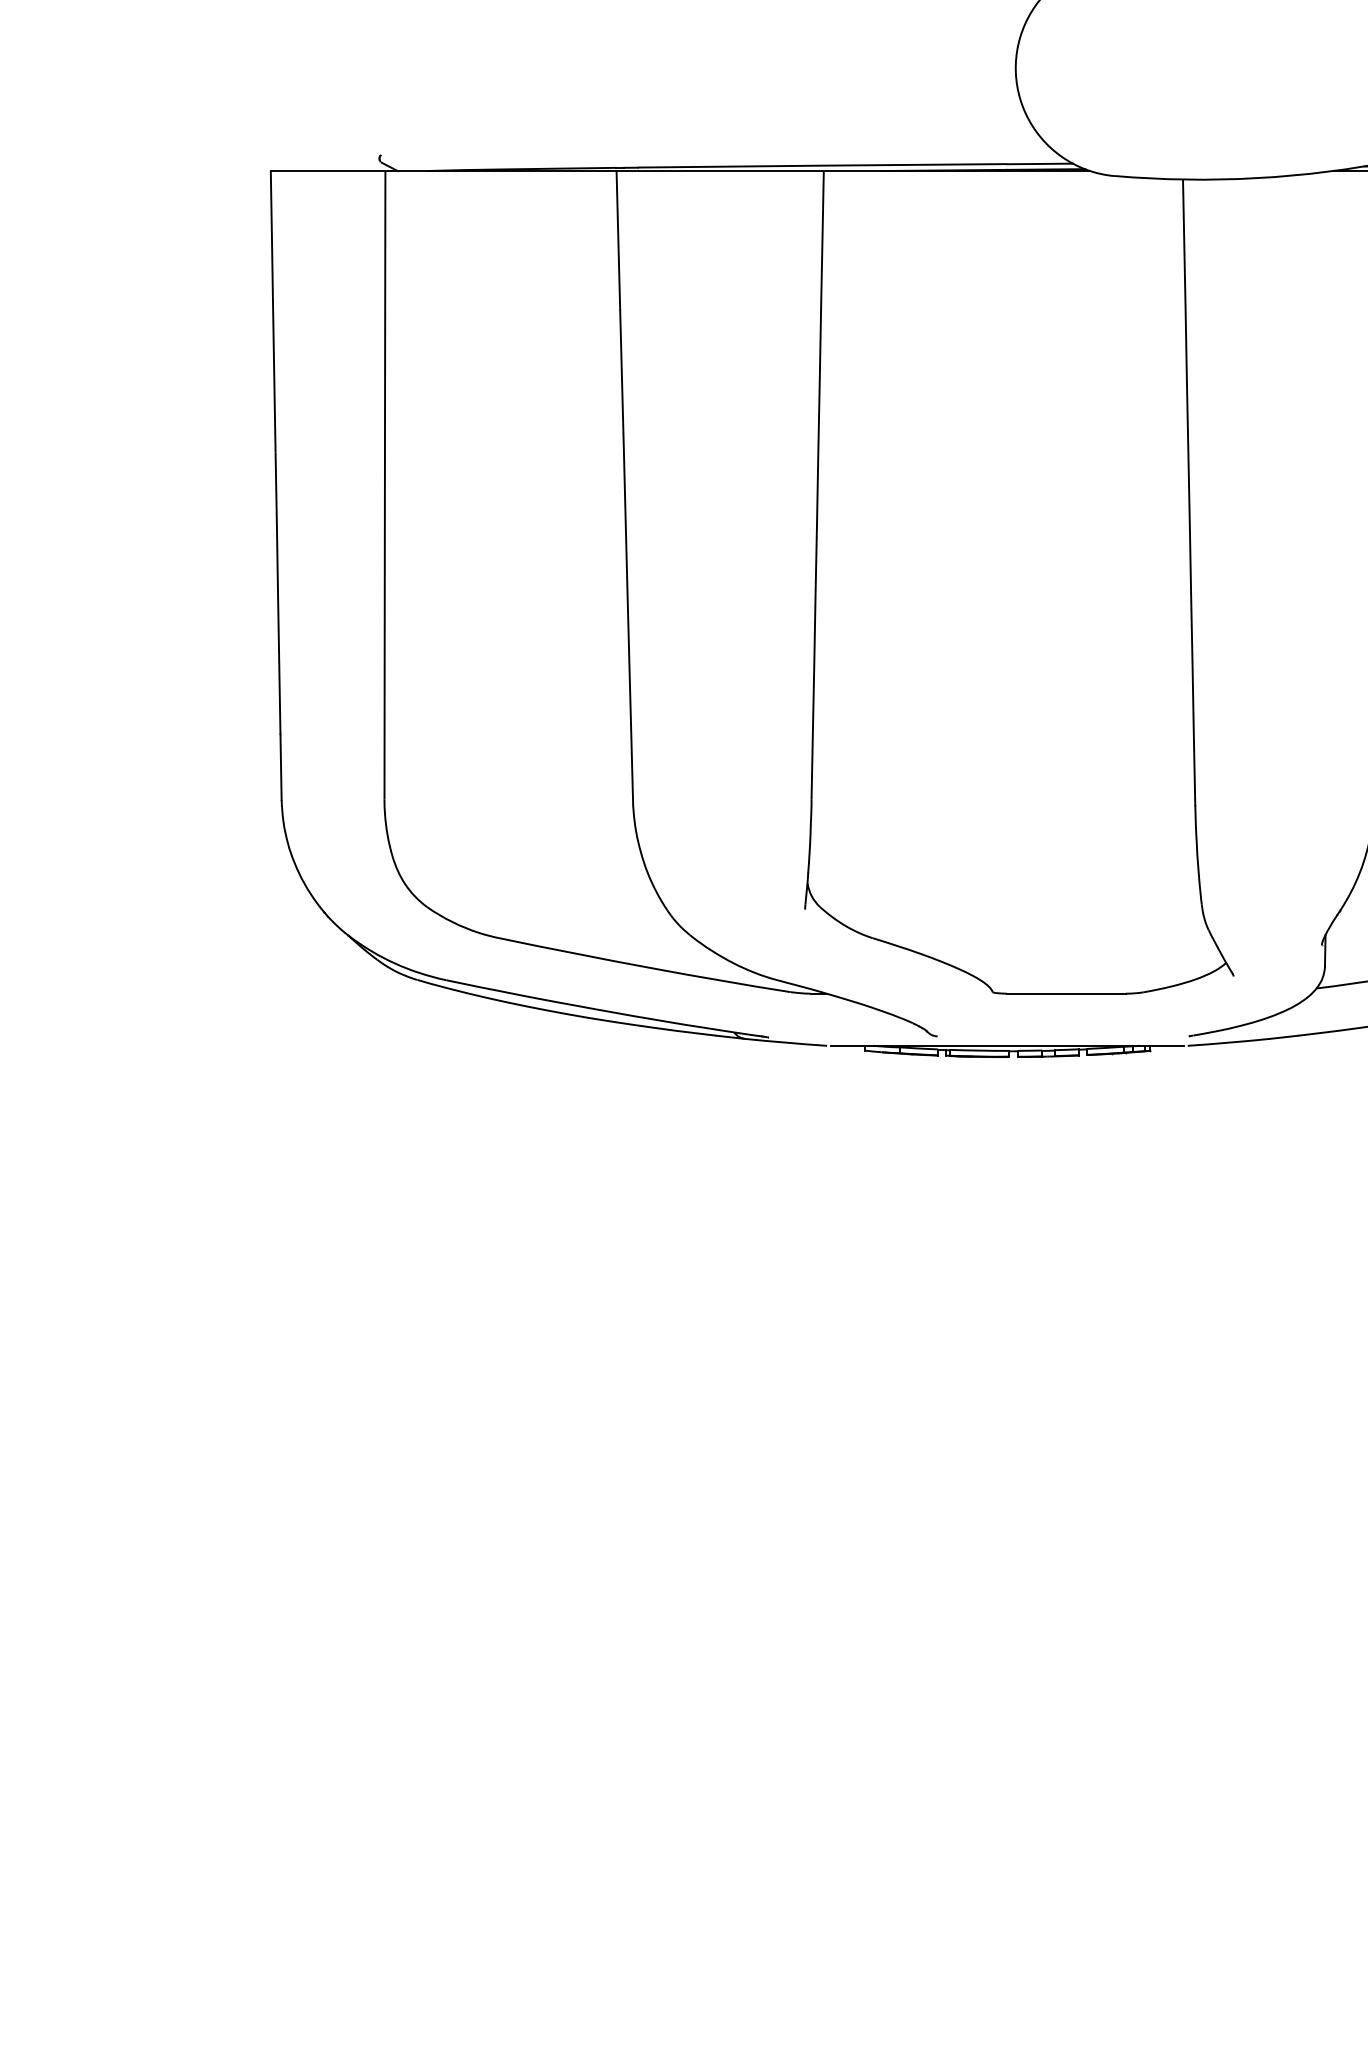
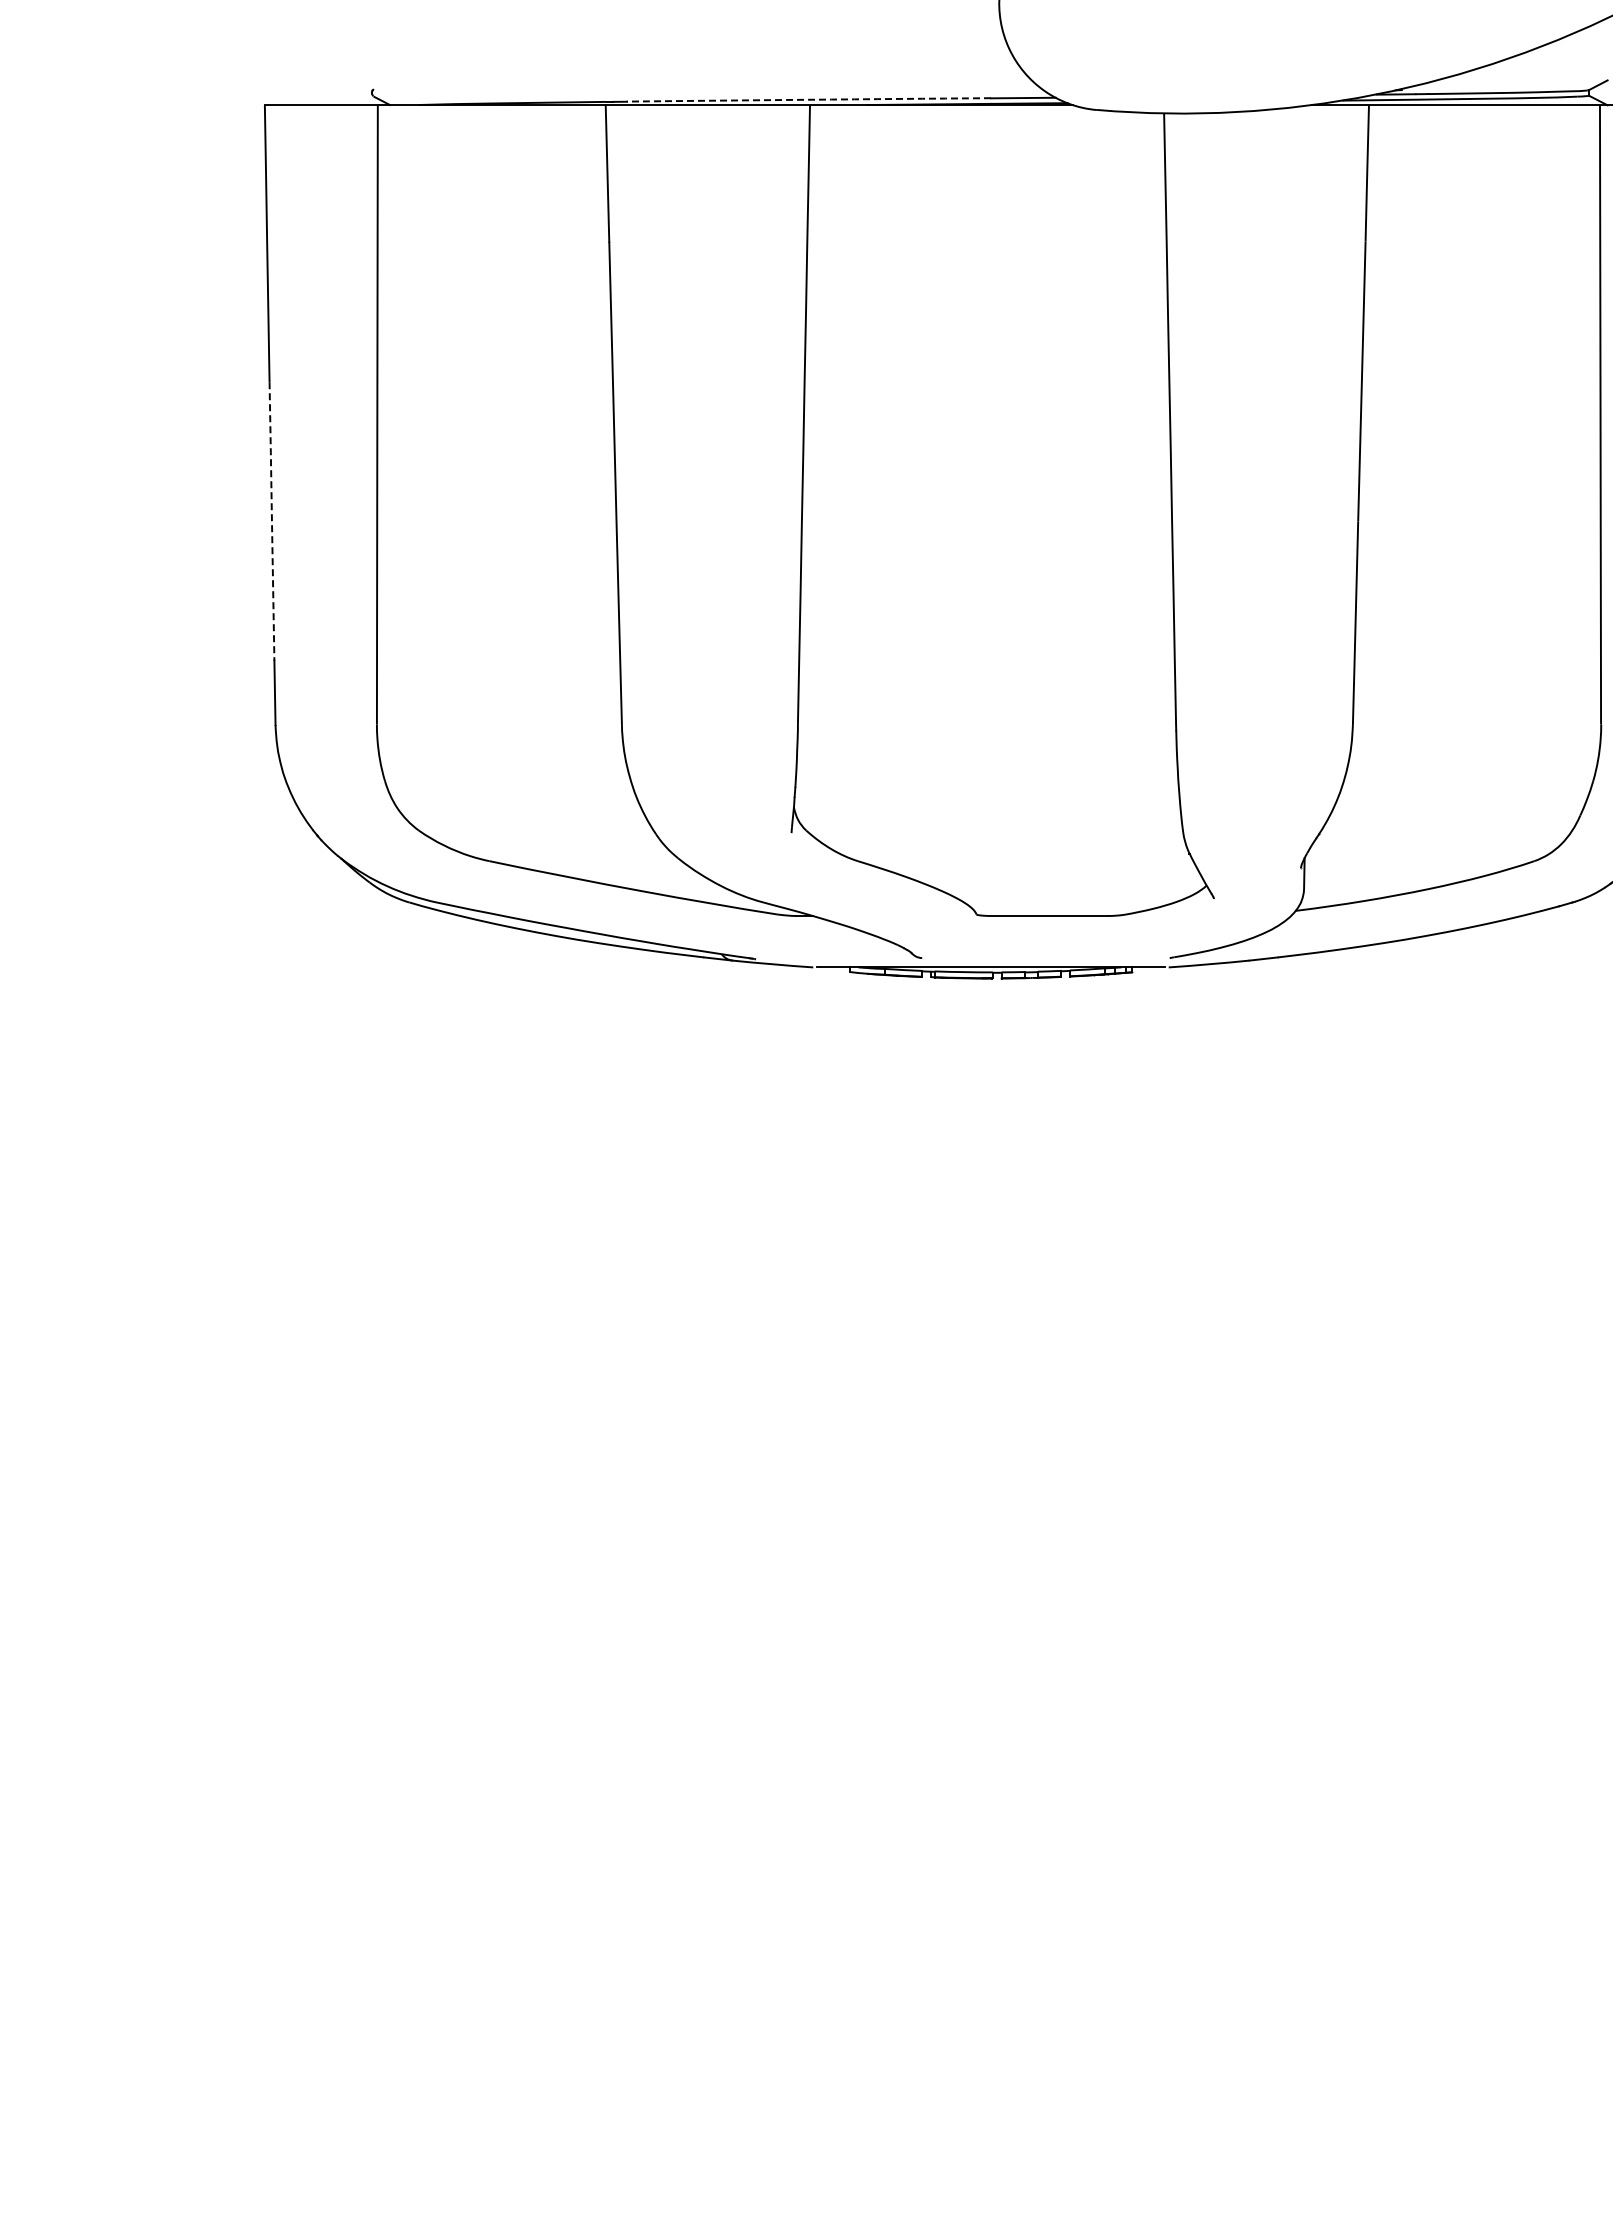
arc: (822, 165) -> (808, 99), solid -> dashed
line: (277, 593) -> (271, 521), solid -> dashed

